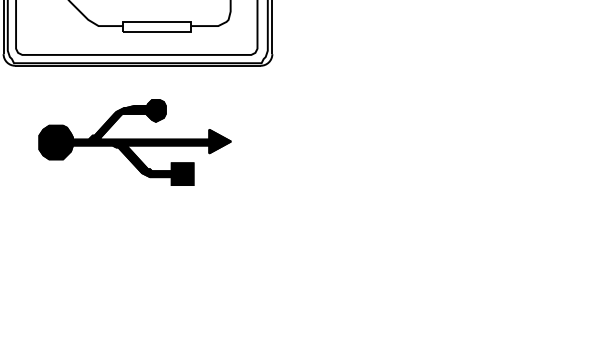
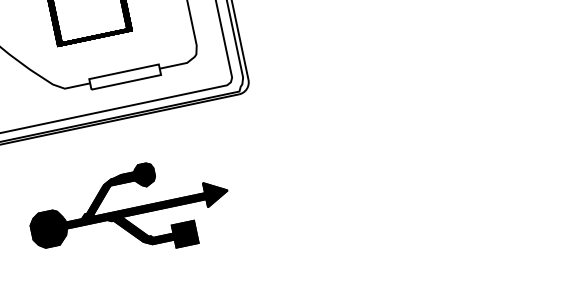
part: (134, 142) -> (129, 212), moved

